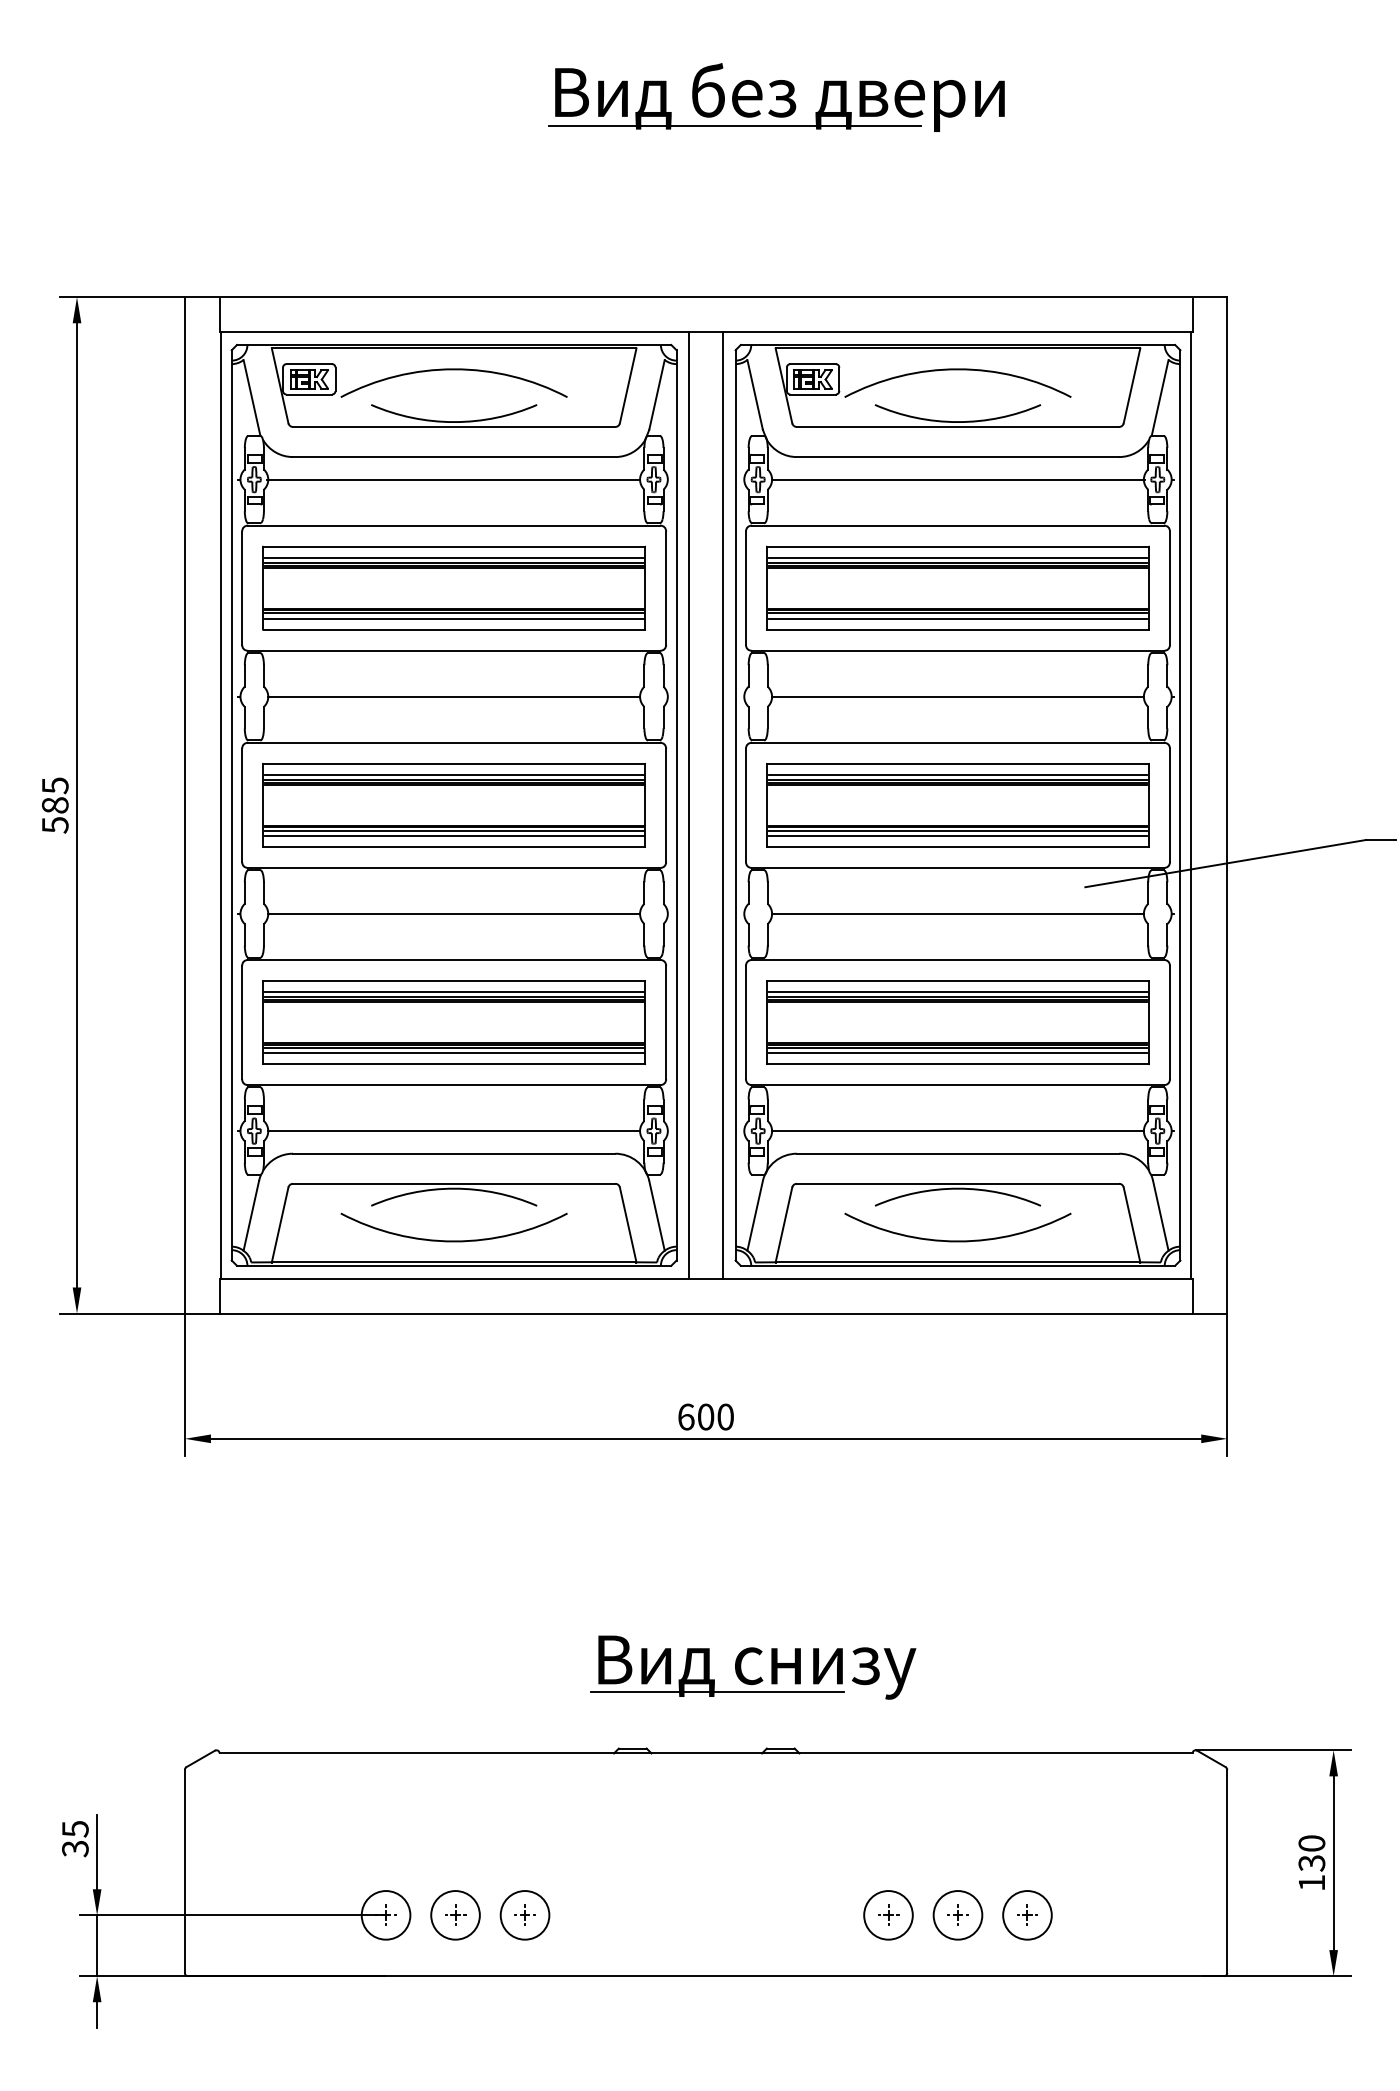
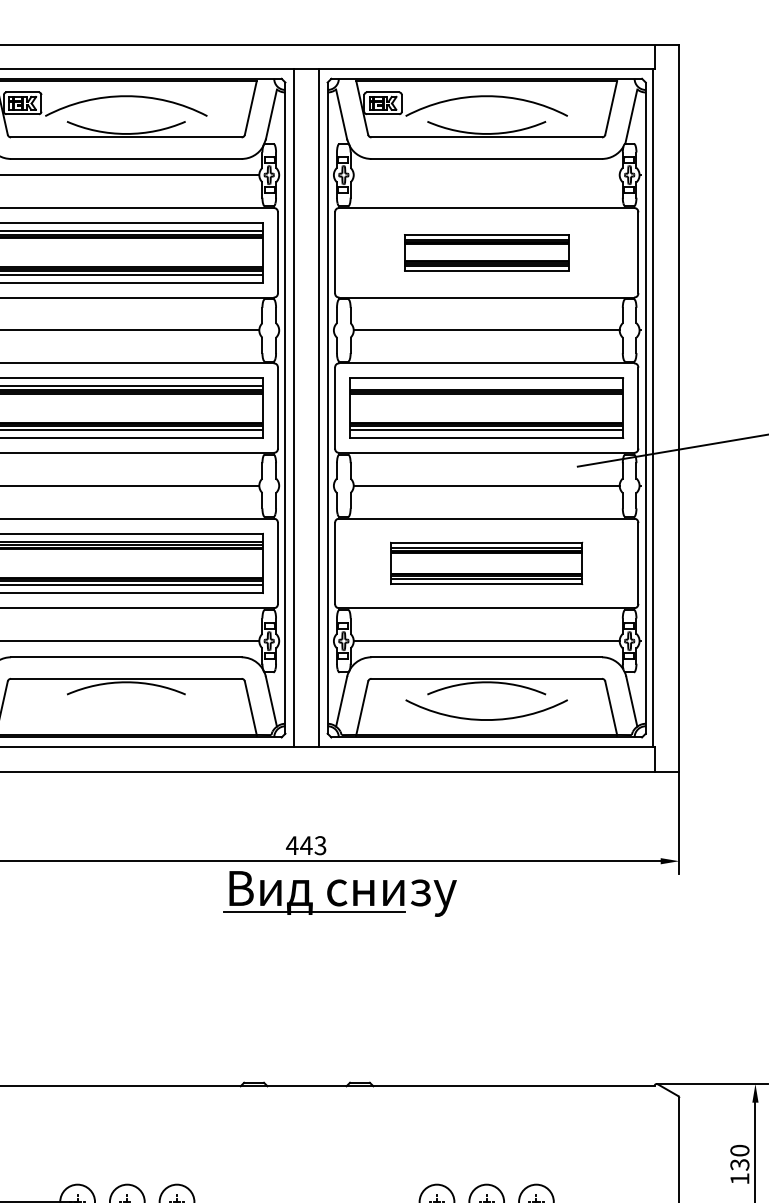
line: (958, 479) -> (487, 175), removed
part: (957, 587) -> (486, 252), size x0.6
line: (957, 774) -> (486, 386), removed
part: (957, 1022) -> (486, 563), size x0.7
arc: (453, 1240) -> (125, 719), removed
text: (705, 1416) -> (306, 845), 600 -> 443
part: (760, 1676) -> (345, 900), moved

